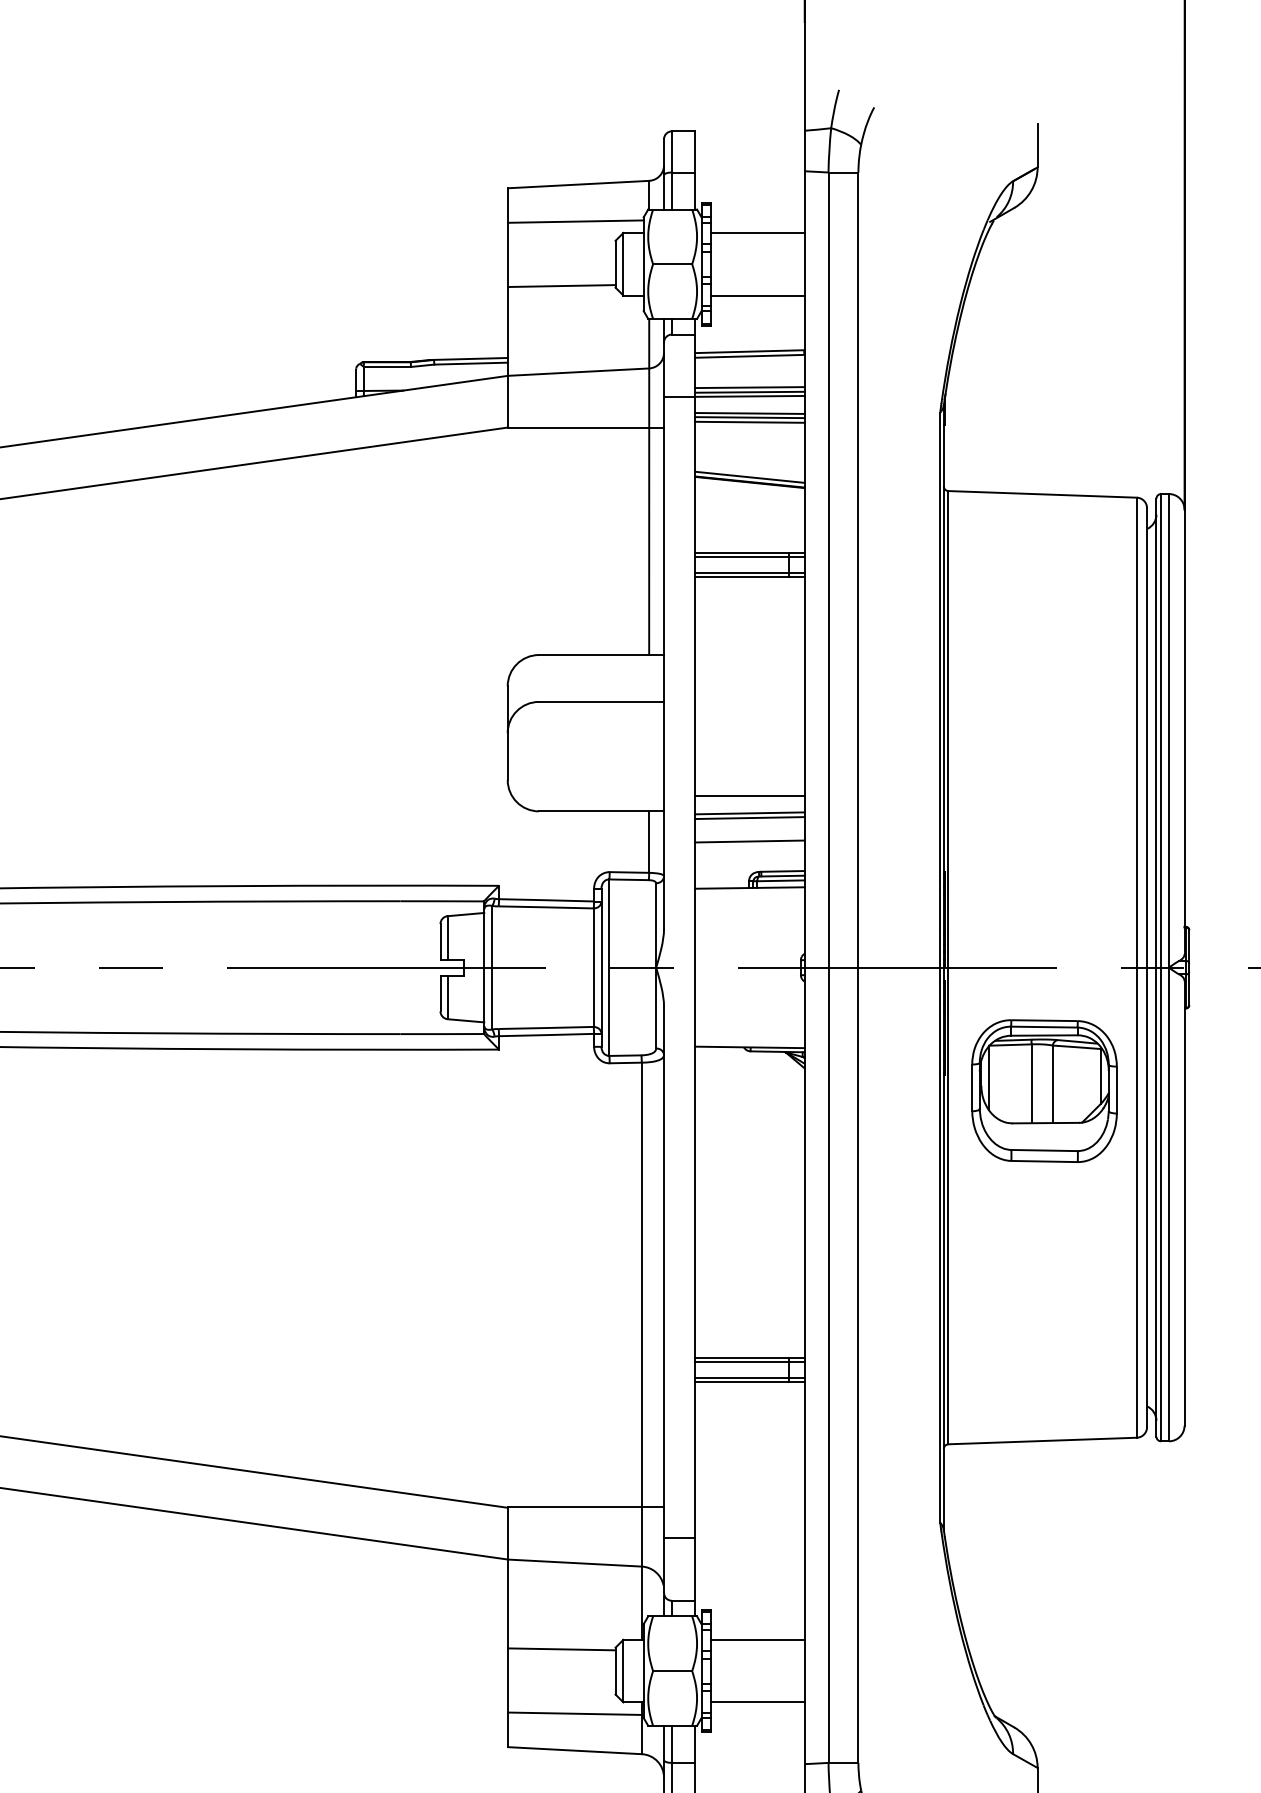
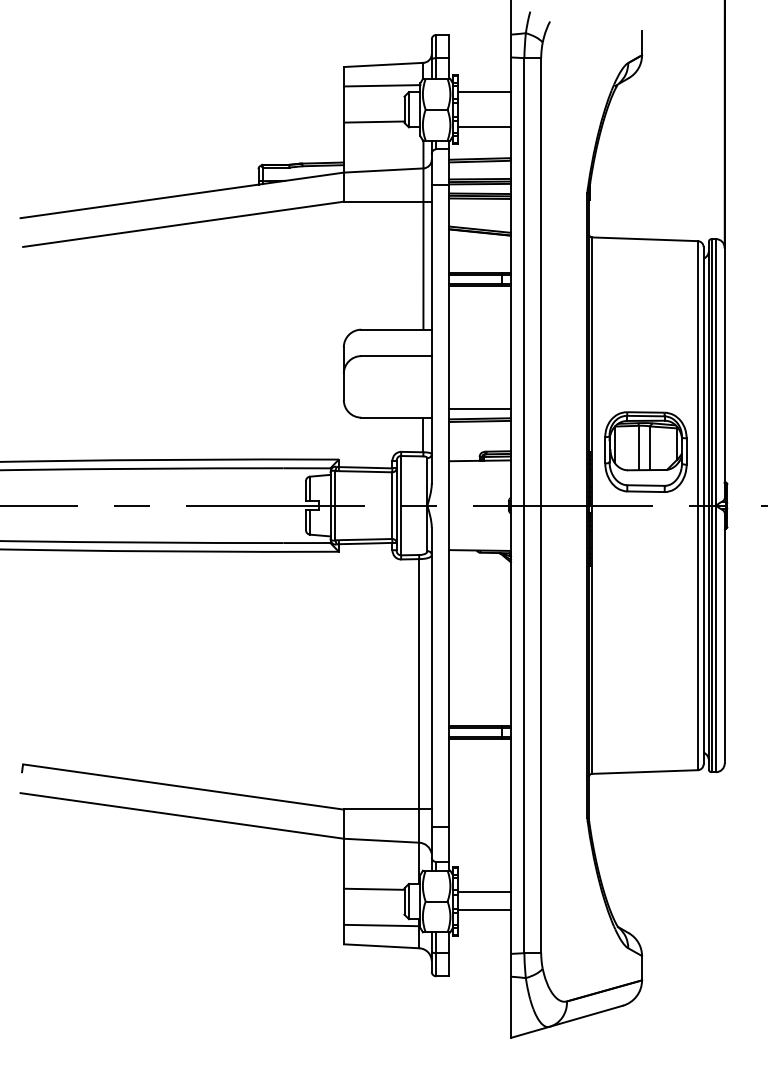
line: (748, 841) -> (479, 434), removed
part: (1043, 1090) -> (645, 451), moved
line: (757, 1639) -> (484, 909), moved
line: (757, 1703) -> (484, 892), moved

